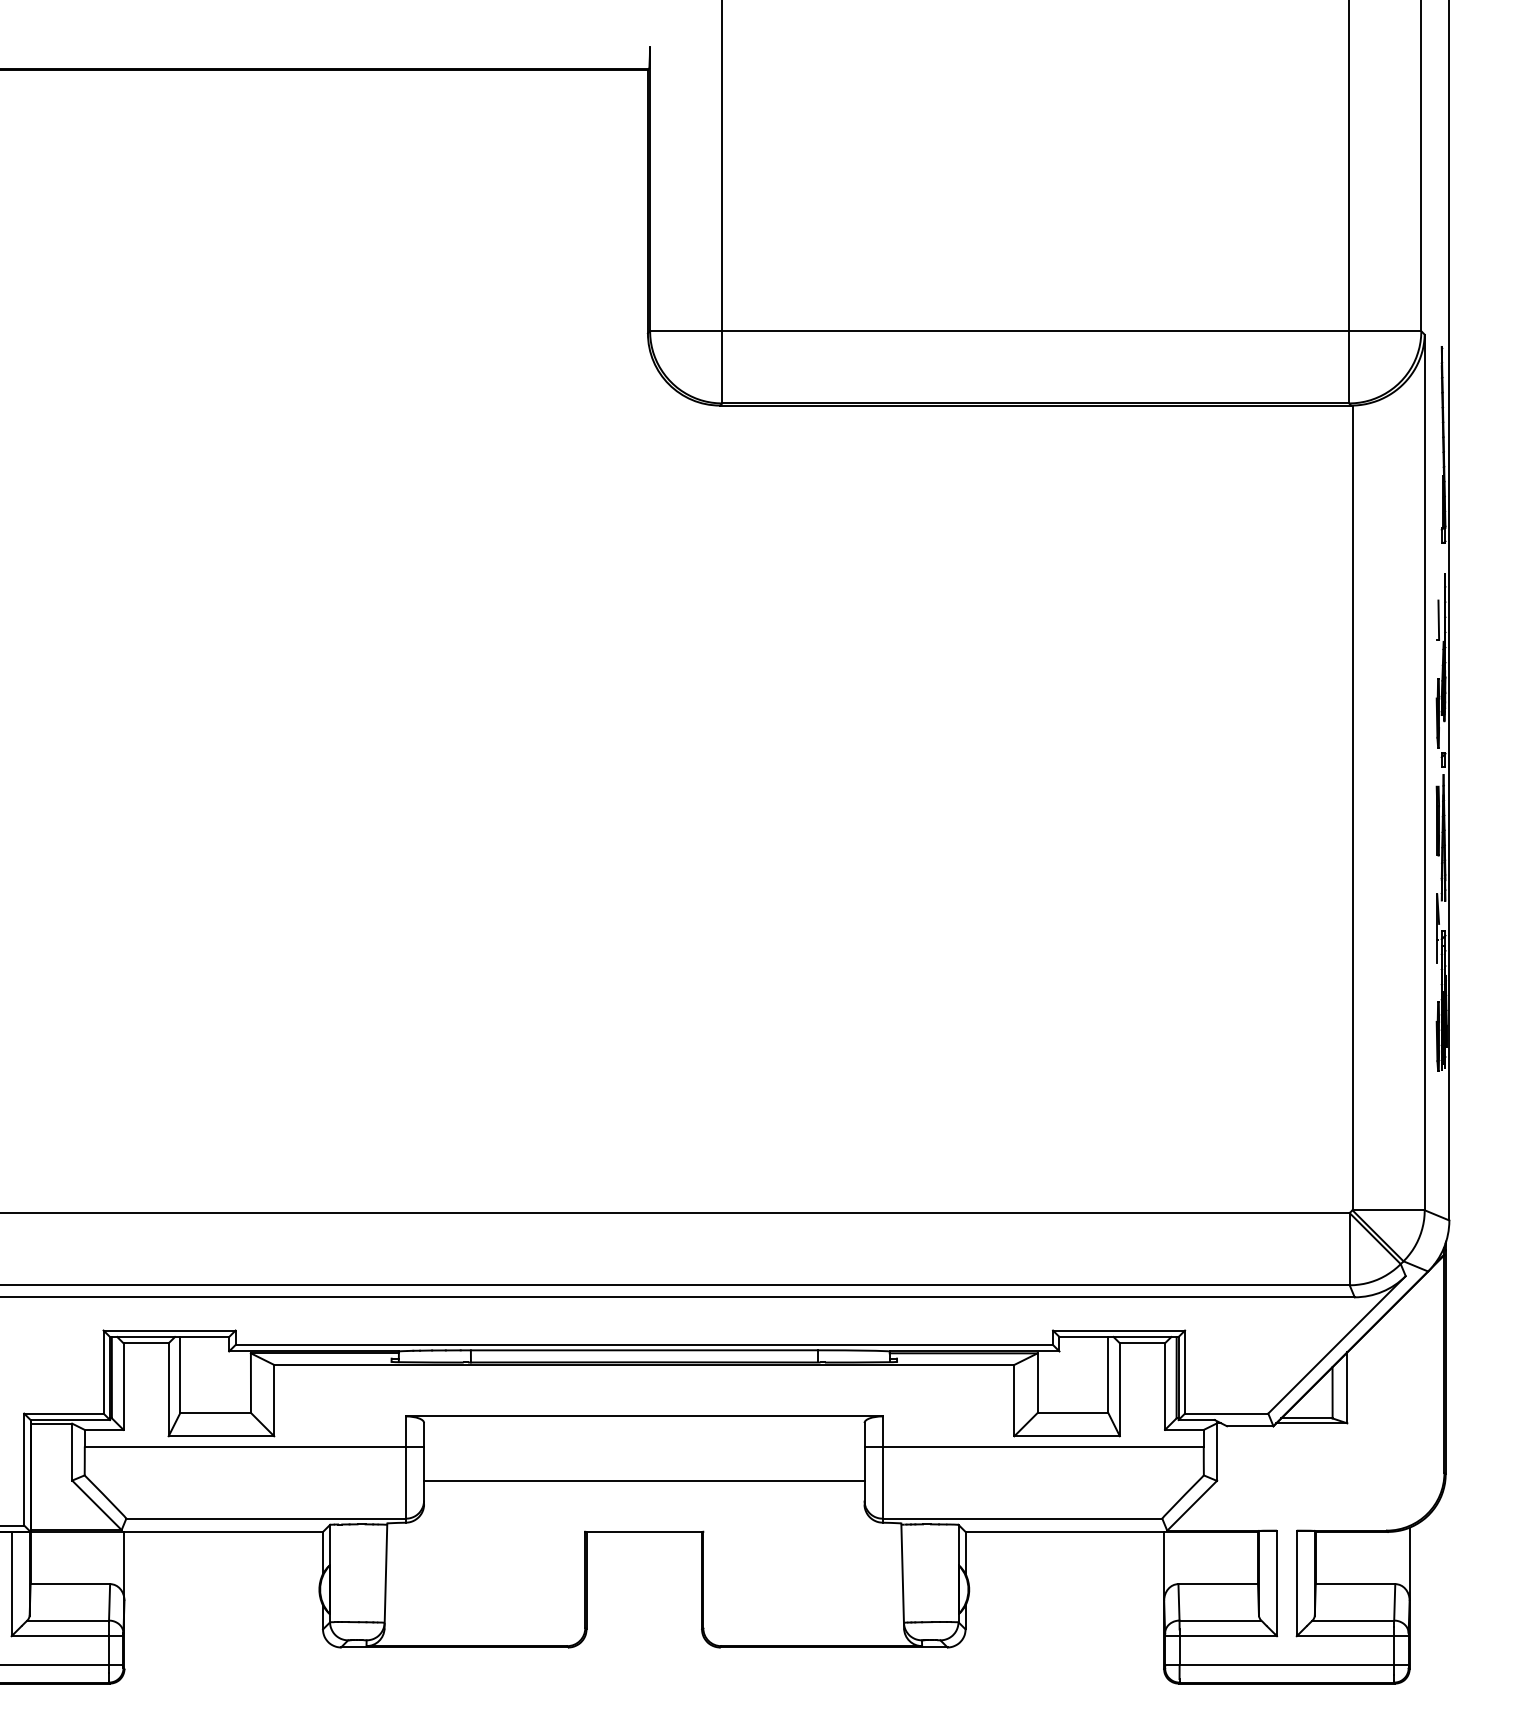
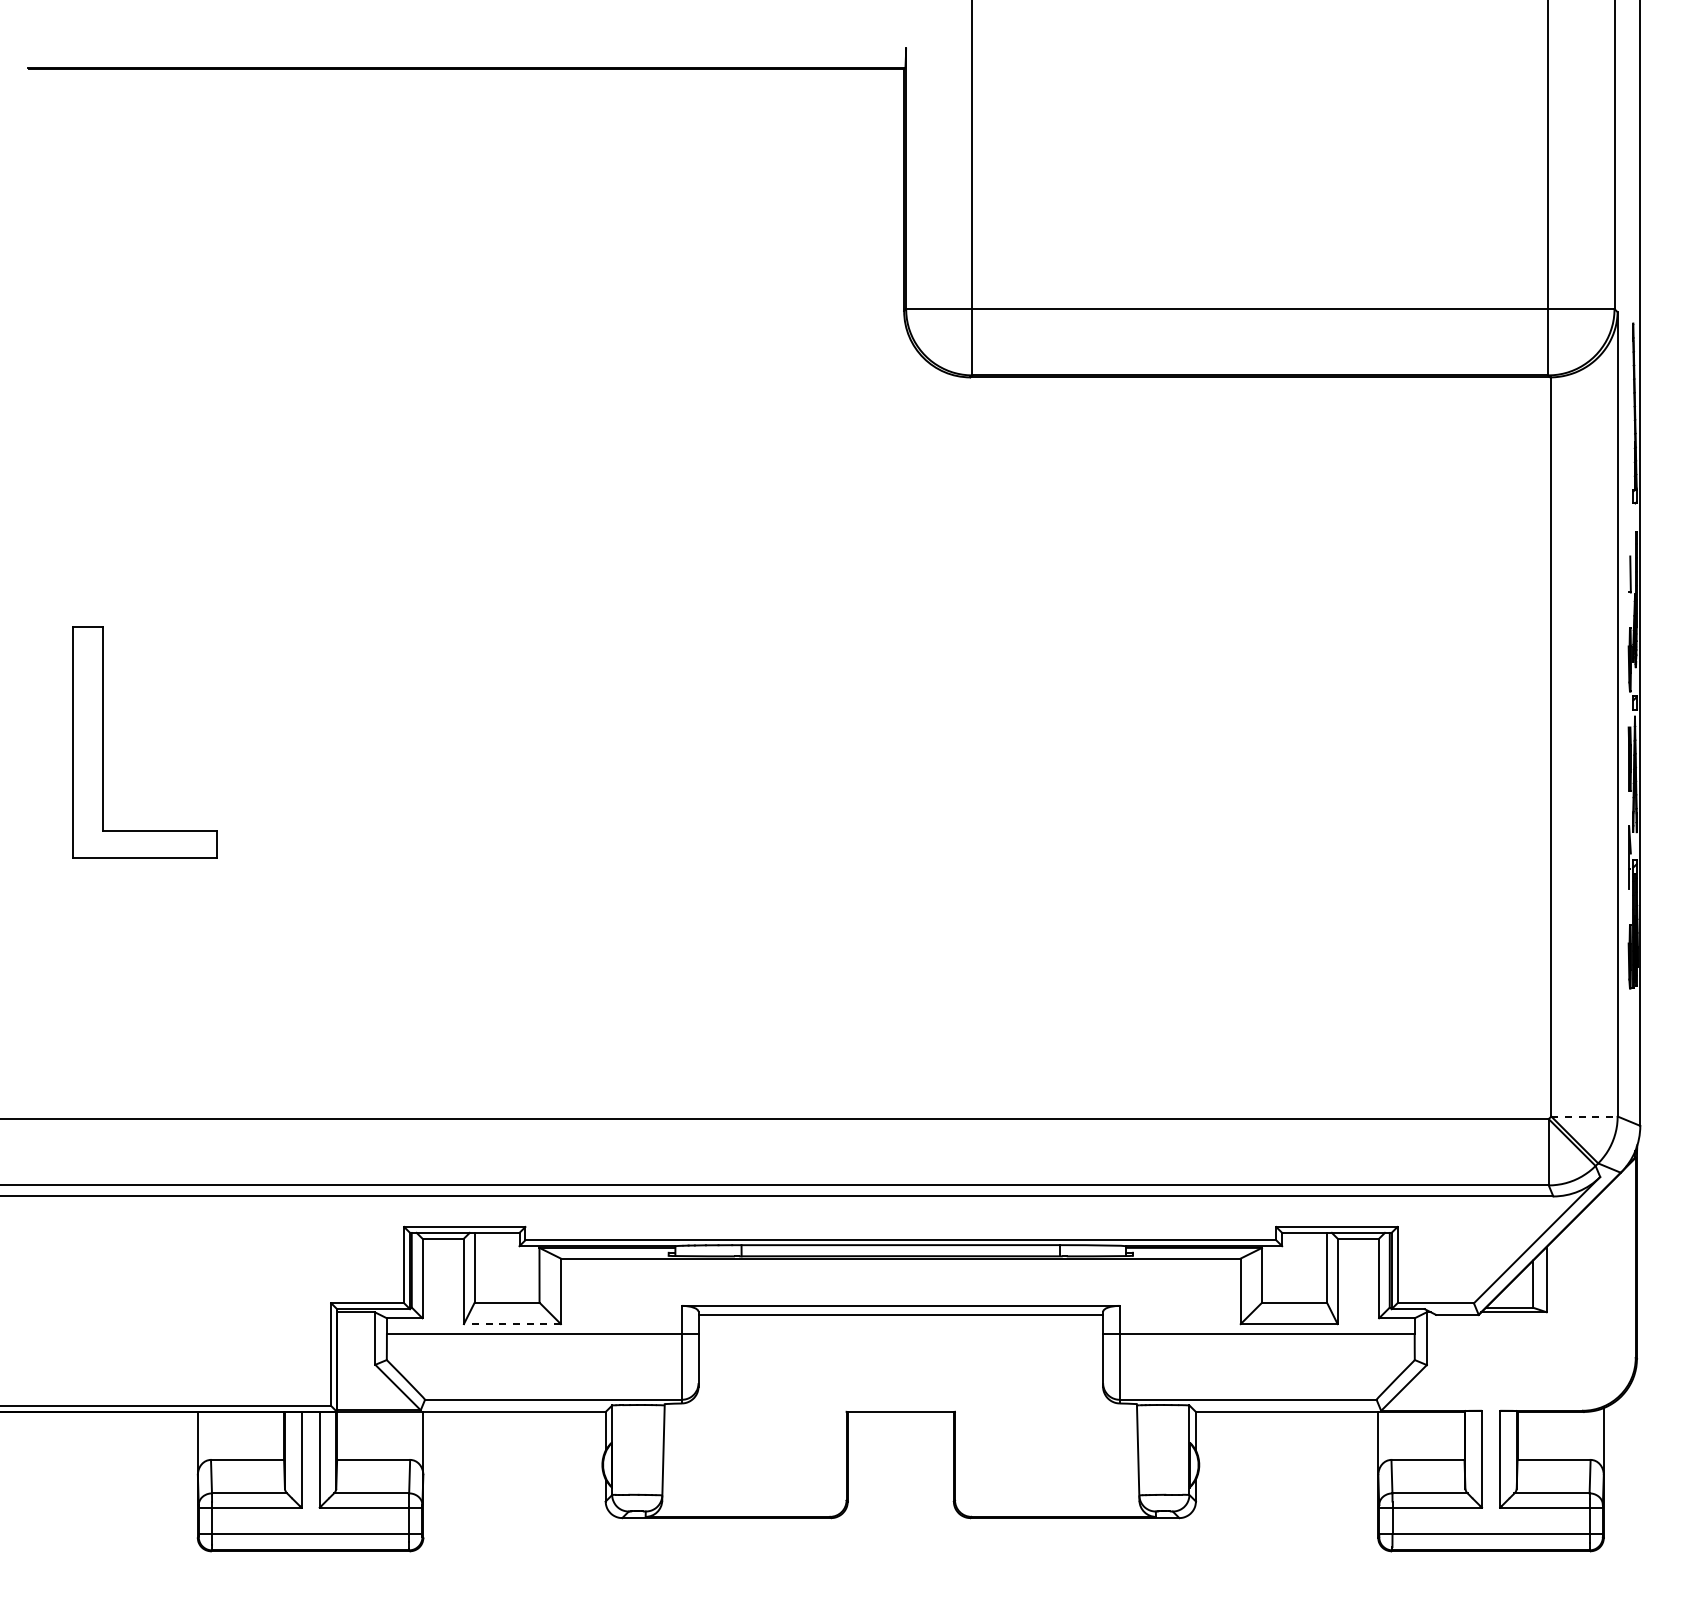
line: (1389, 1210) -> (1585, 1116), solid -> dashed
line: (220, 1436) -> (511, 1324), solid -> dashed
line: (643, 1481) -> (900, 1314), moved

